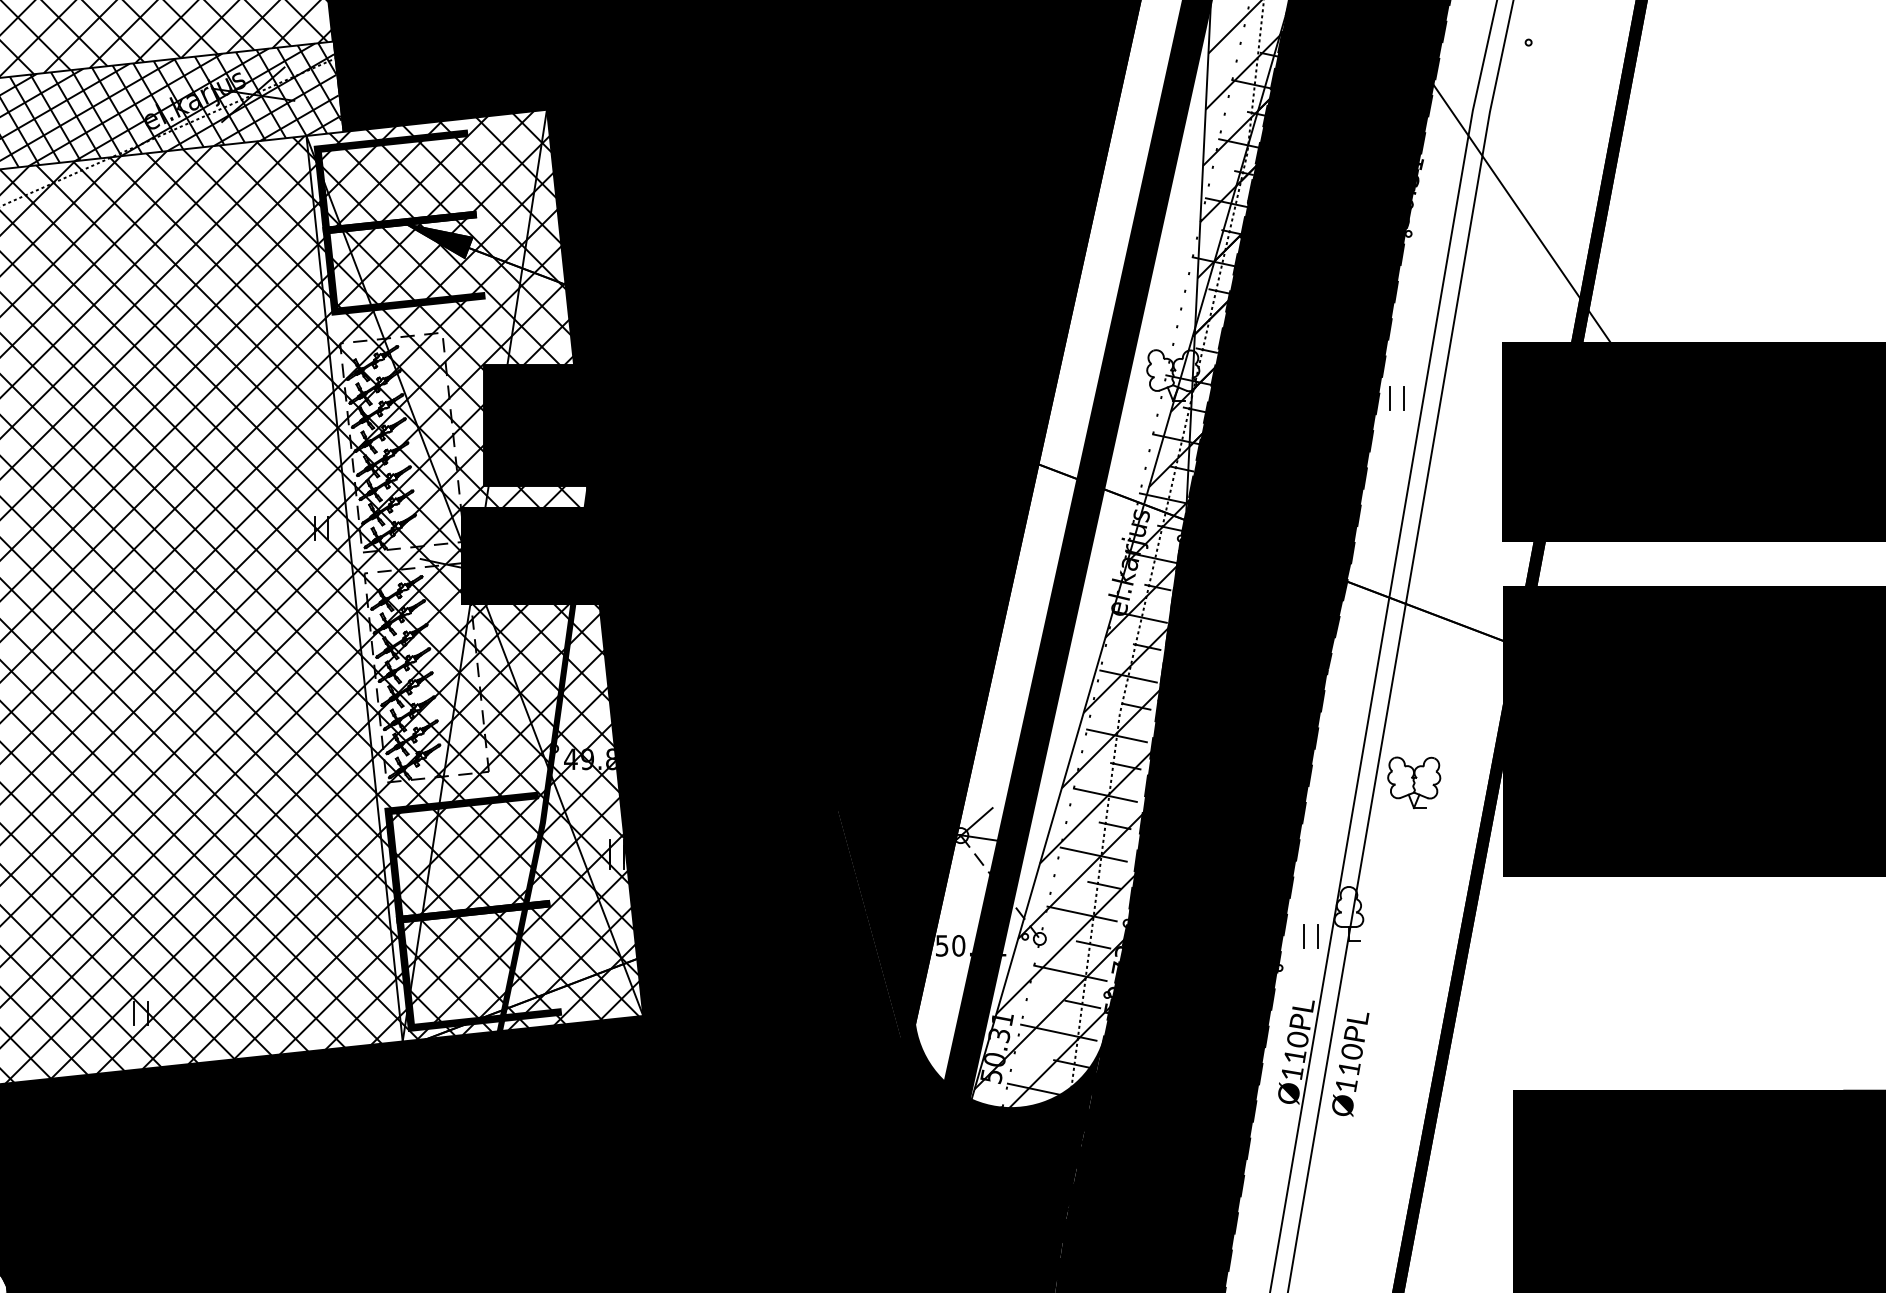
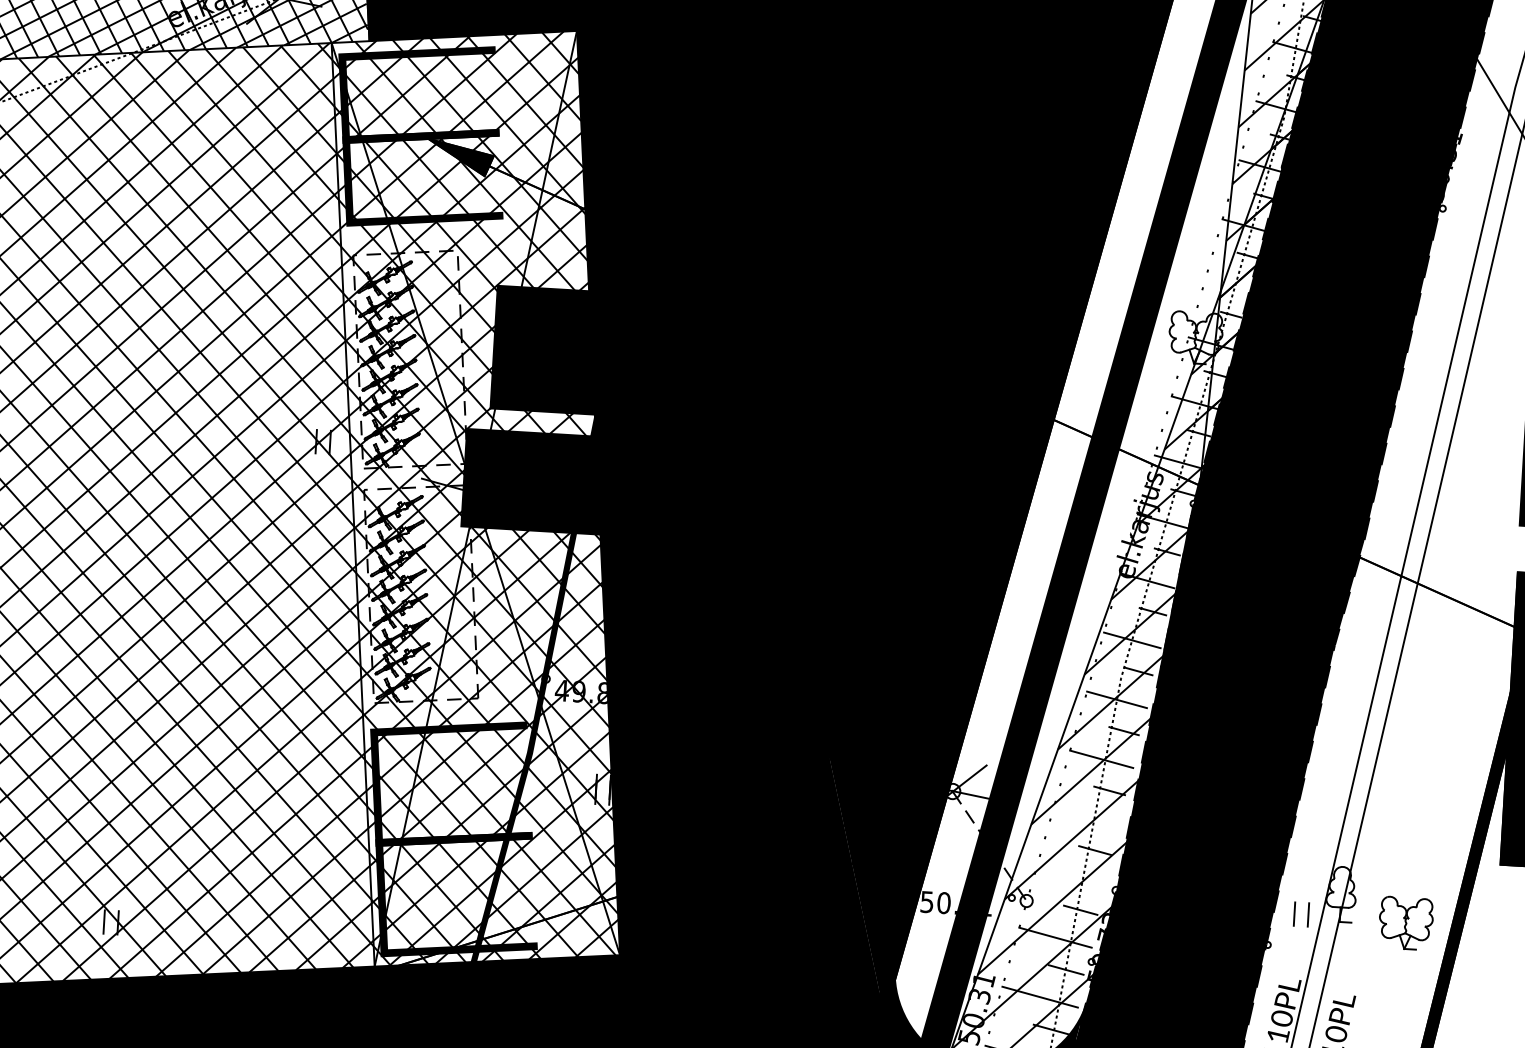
part: (1396, 398) -> (1420, 374), removed
part: (1414, 782) -> (1406, 923), moved
line: (1093, 854) -> (1086, 818), removed
line: (1081, 913) -> (1070, 877), removed

